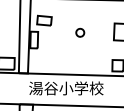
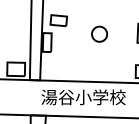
part: (79, 32) -> (98, 33), size x1.67

